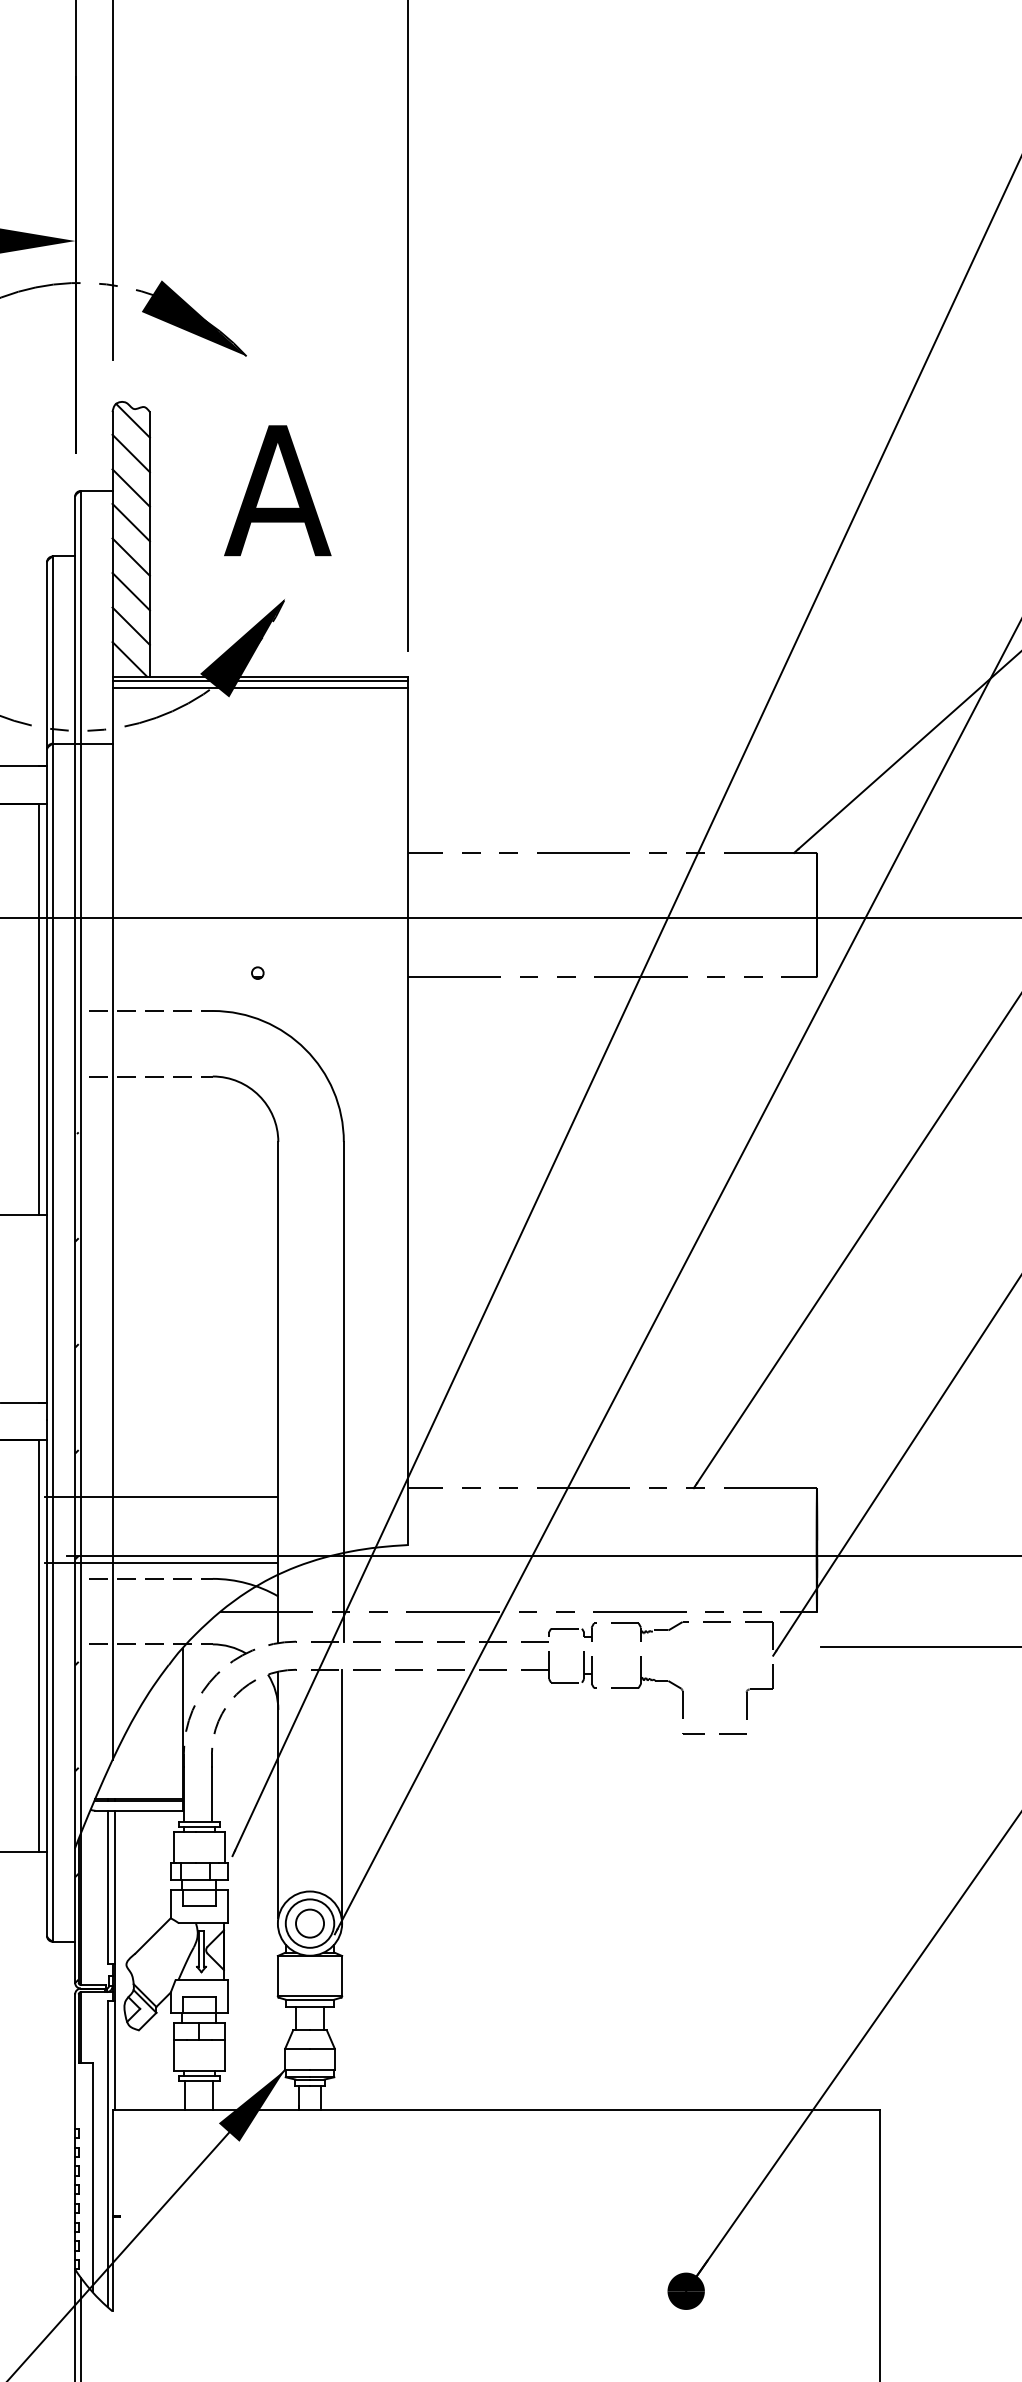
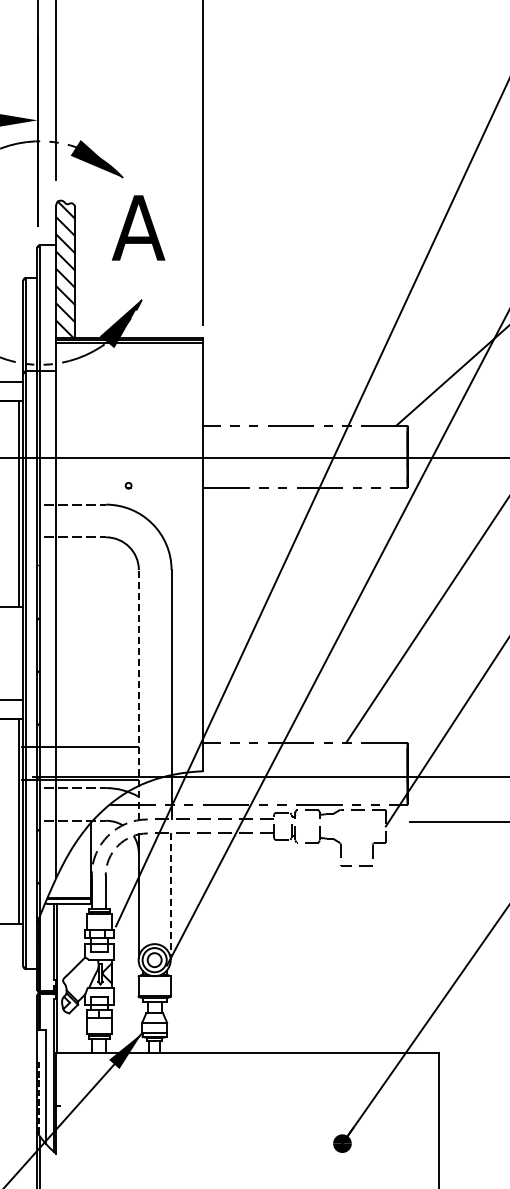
text: (277, 489) -> (138, 227), moved
line: (277, 1391) -> (138, 694), solid -> dashed
line: (341, 1798) -> (170, 897), solid -> dashed

